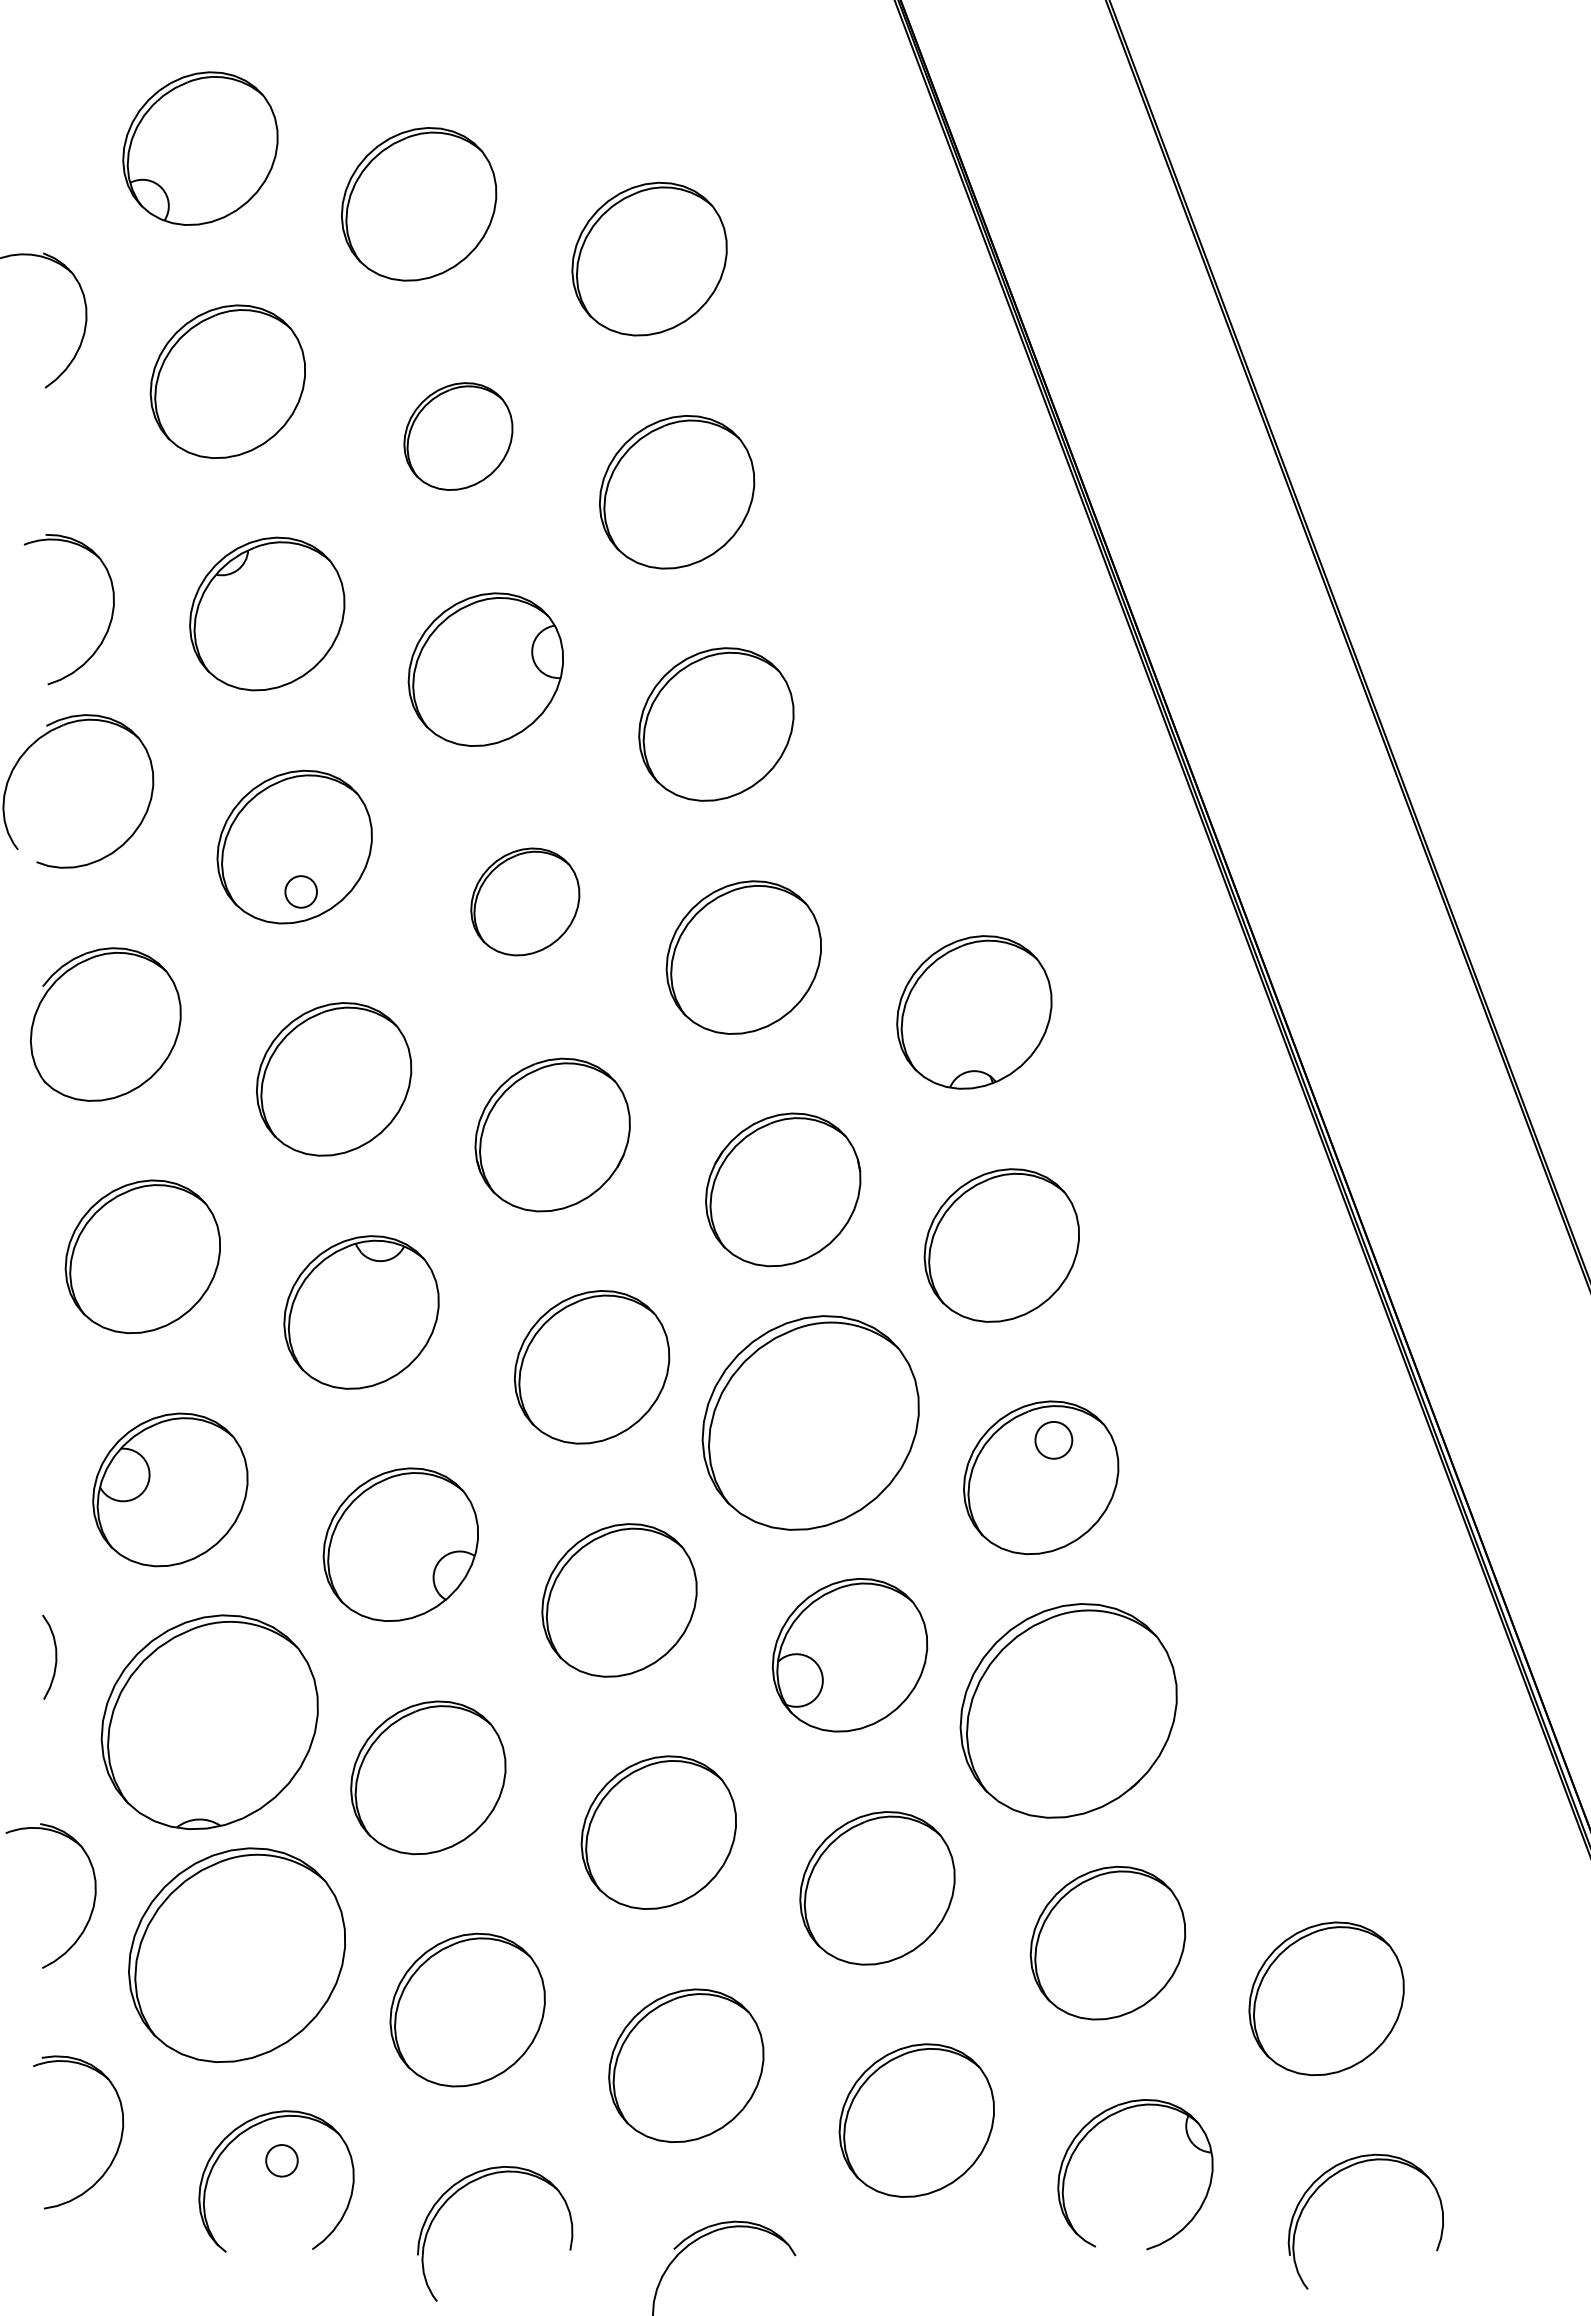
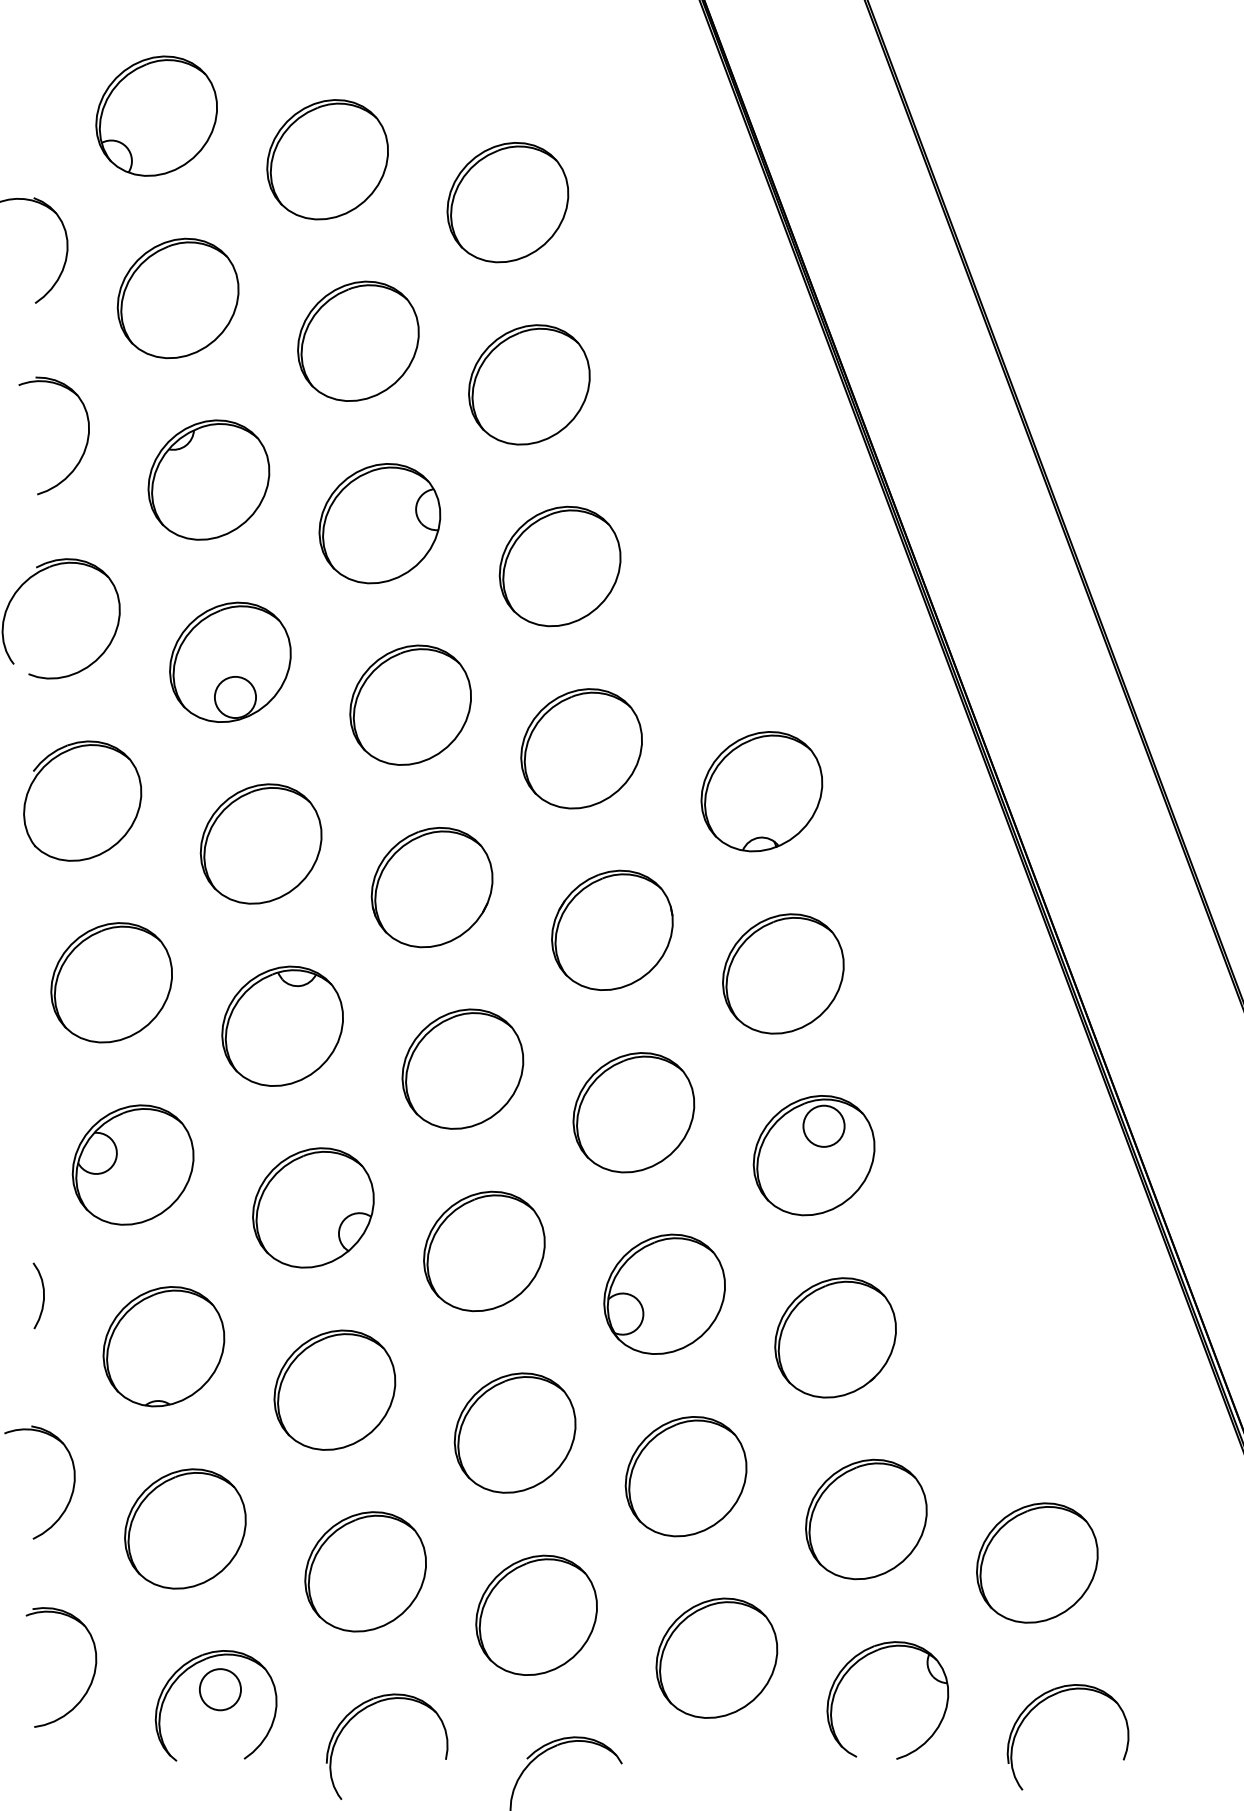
part: (458, 436) -> (358, 341), size x1.43
part: (109, 622) -> (85, 446), moved
circle: (300, 891) -> (234, 697), size x1.67
part: (525, 901) -> (410, 704), size x1.43
part: (810, 1422) -> (633, 1112), size x0.71
circle: (1053, 1440) -> (823, 1126), size x1.43
part: (1068, 1710) -> (835, 1337), size x0.71
part: (209, 1721) -> (163, 1346), size x0.71
part: (237, 1955) -> (185, 1529), size x0.71
circle: (281, 2160) -> (220, 1689), size x1.67

